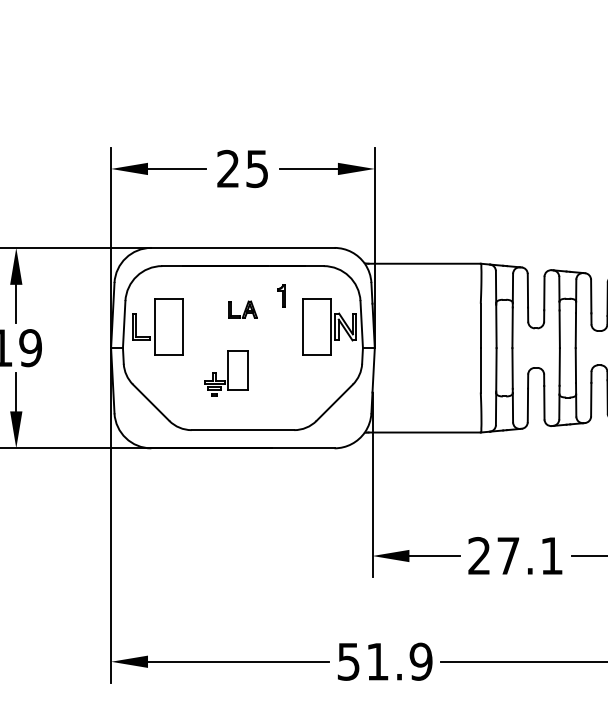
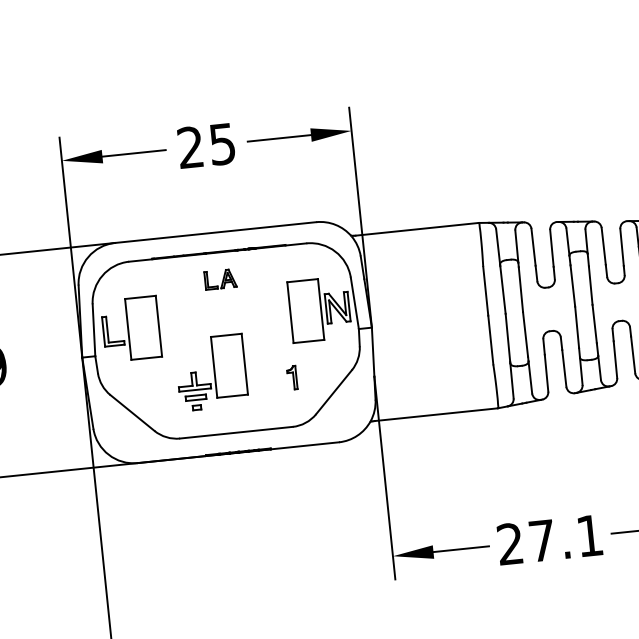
part: (281, 295) -> (292, 377), moved
part: (242, 309) -> (220, 279), moved
part: (225, 373) -> (210, 372), size x1.43

